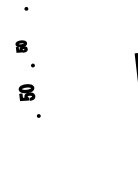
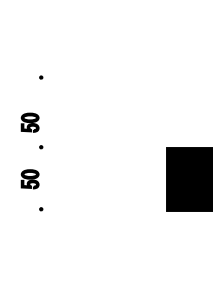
part: (21, 46) -> (29, 122), size x1.43

